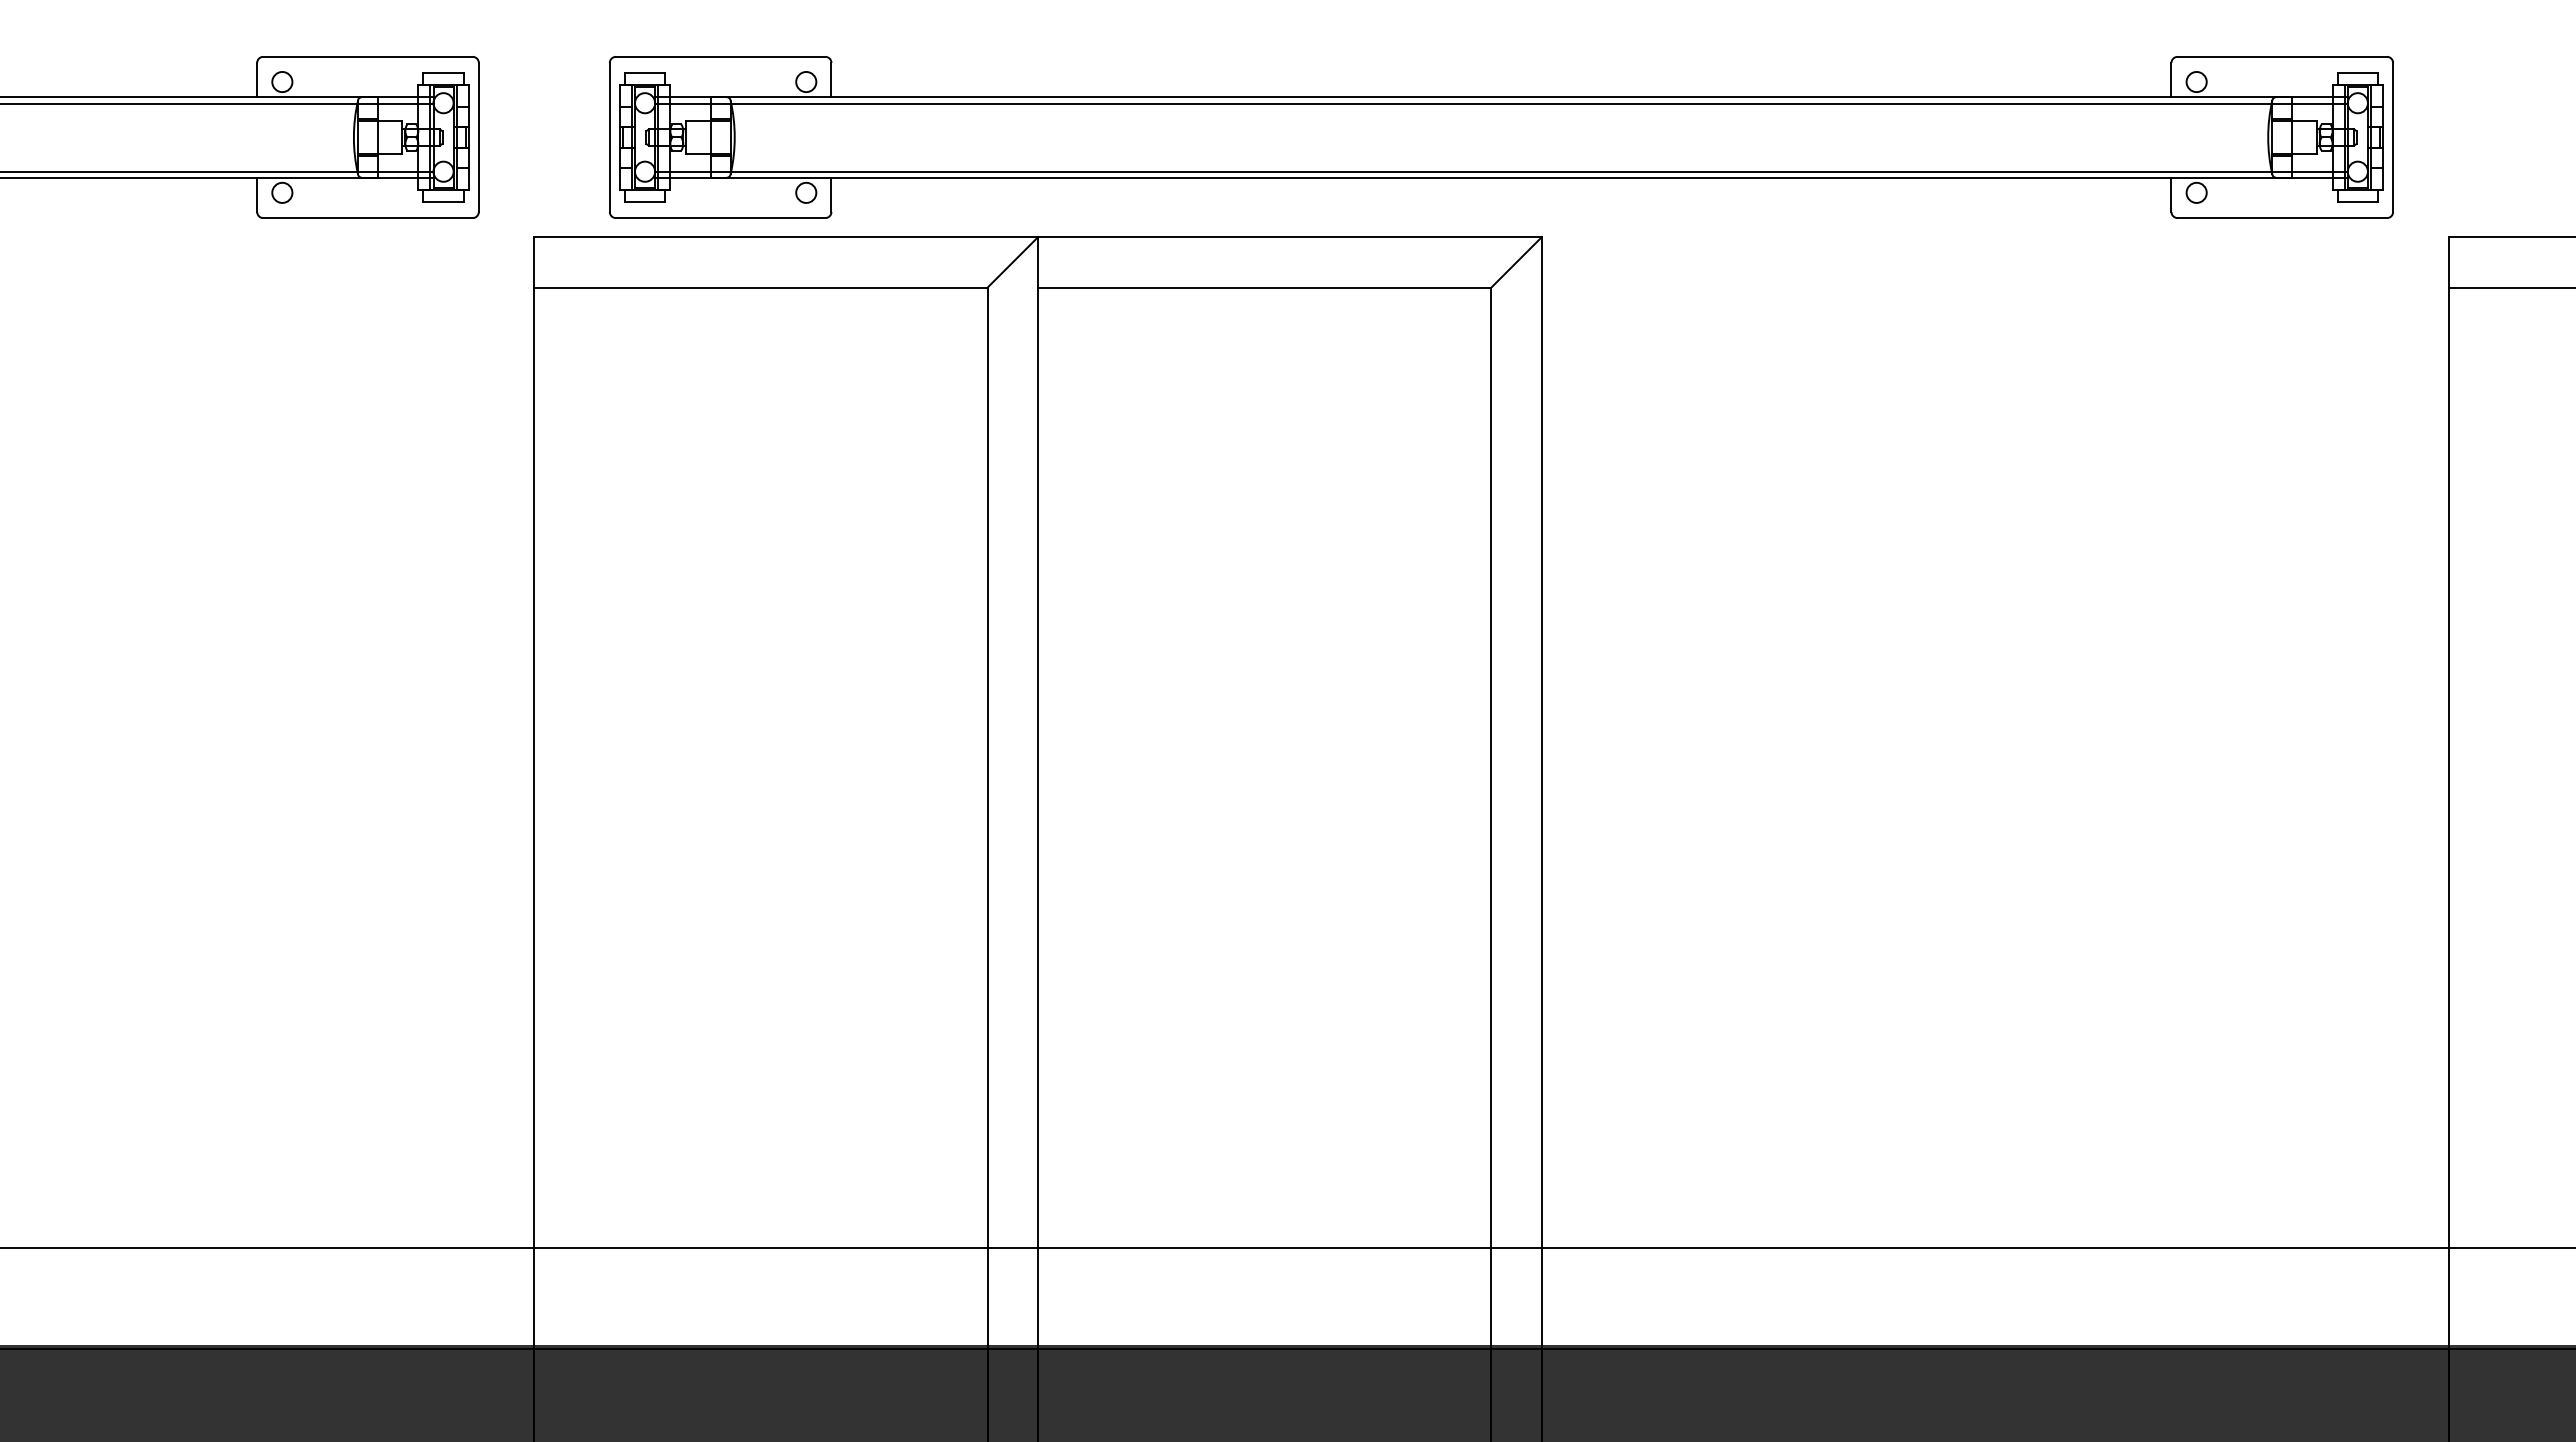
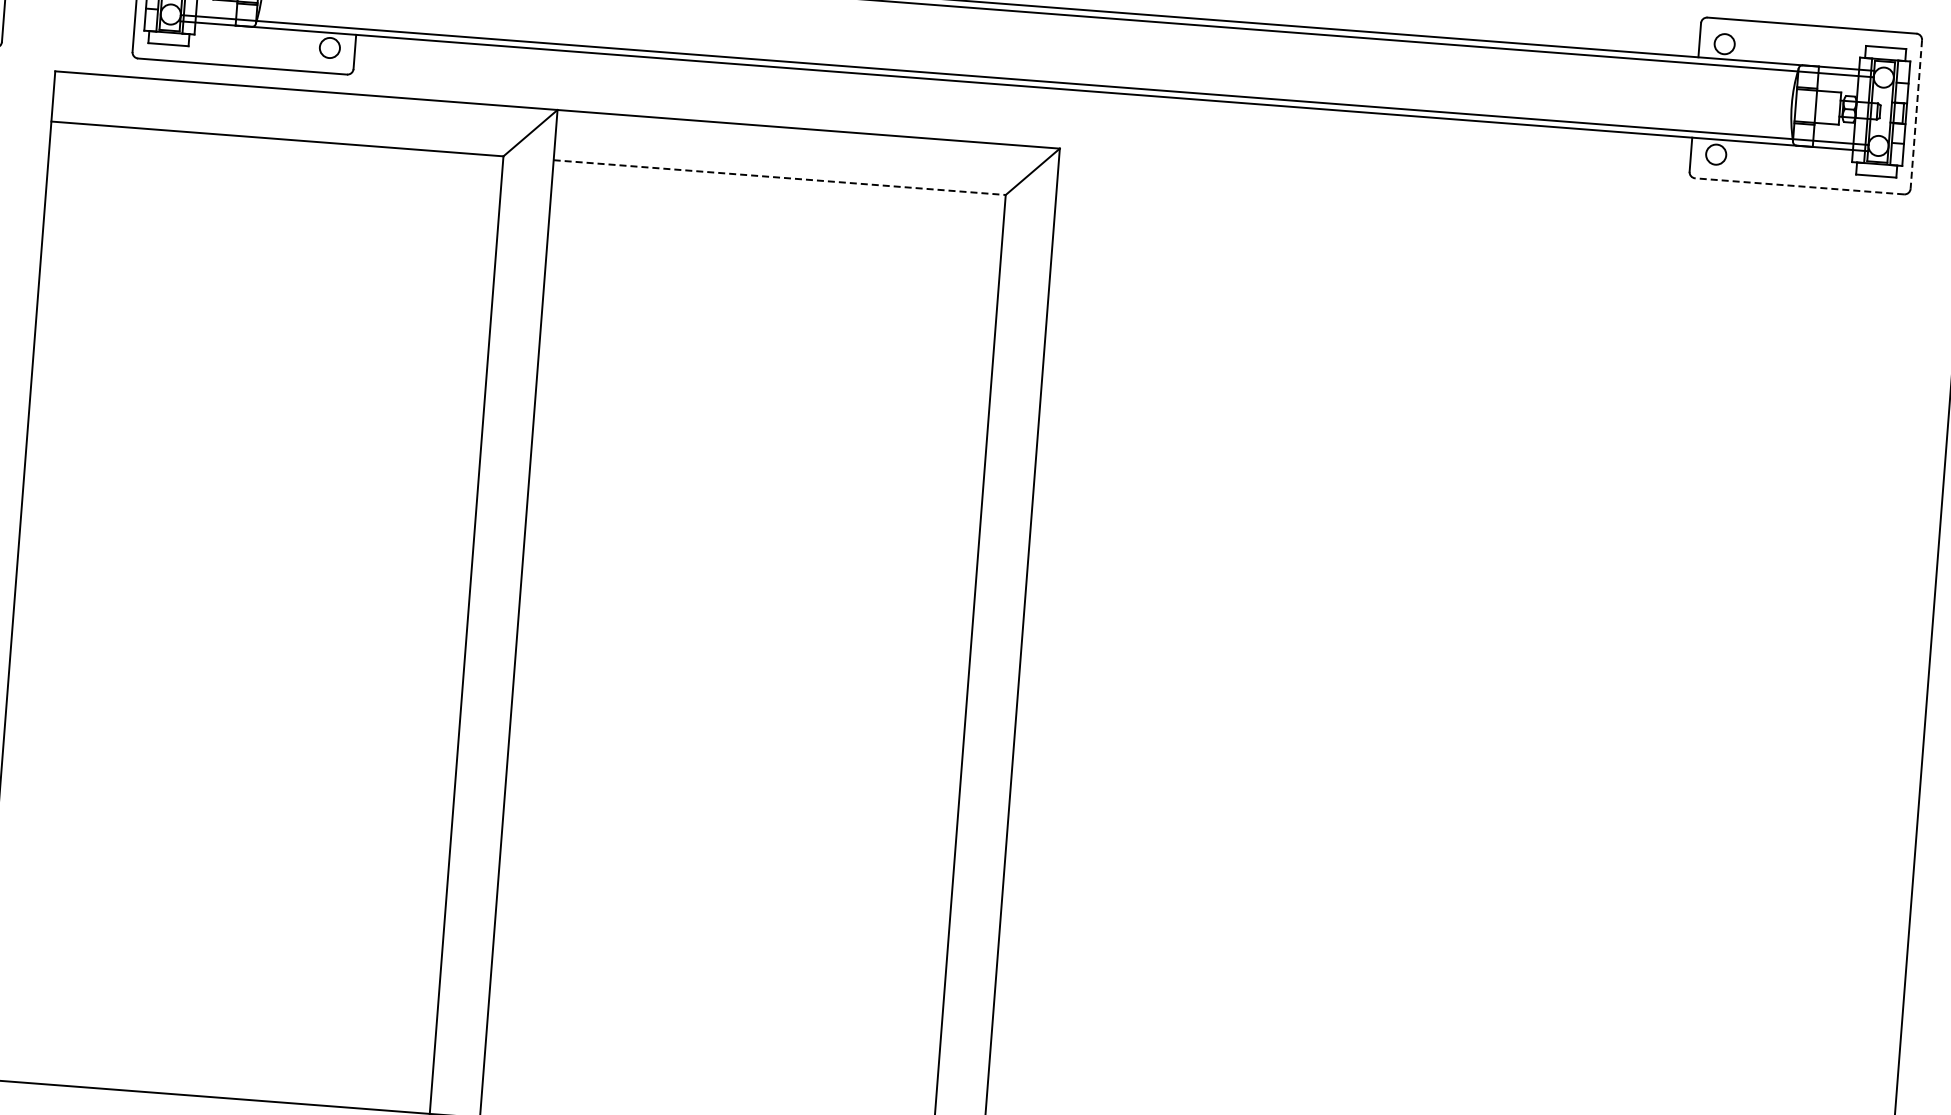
line: (2393, 137) -> (1916, 114), solid -> dashed
line: (2282, 218) -> (1799, 186), solid -> dashed
line: (1264, 287) -> (779, 177), solid -> dashed

